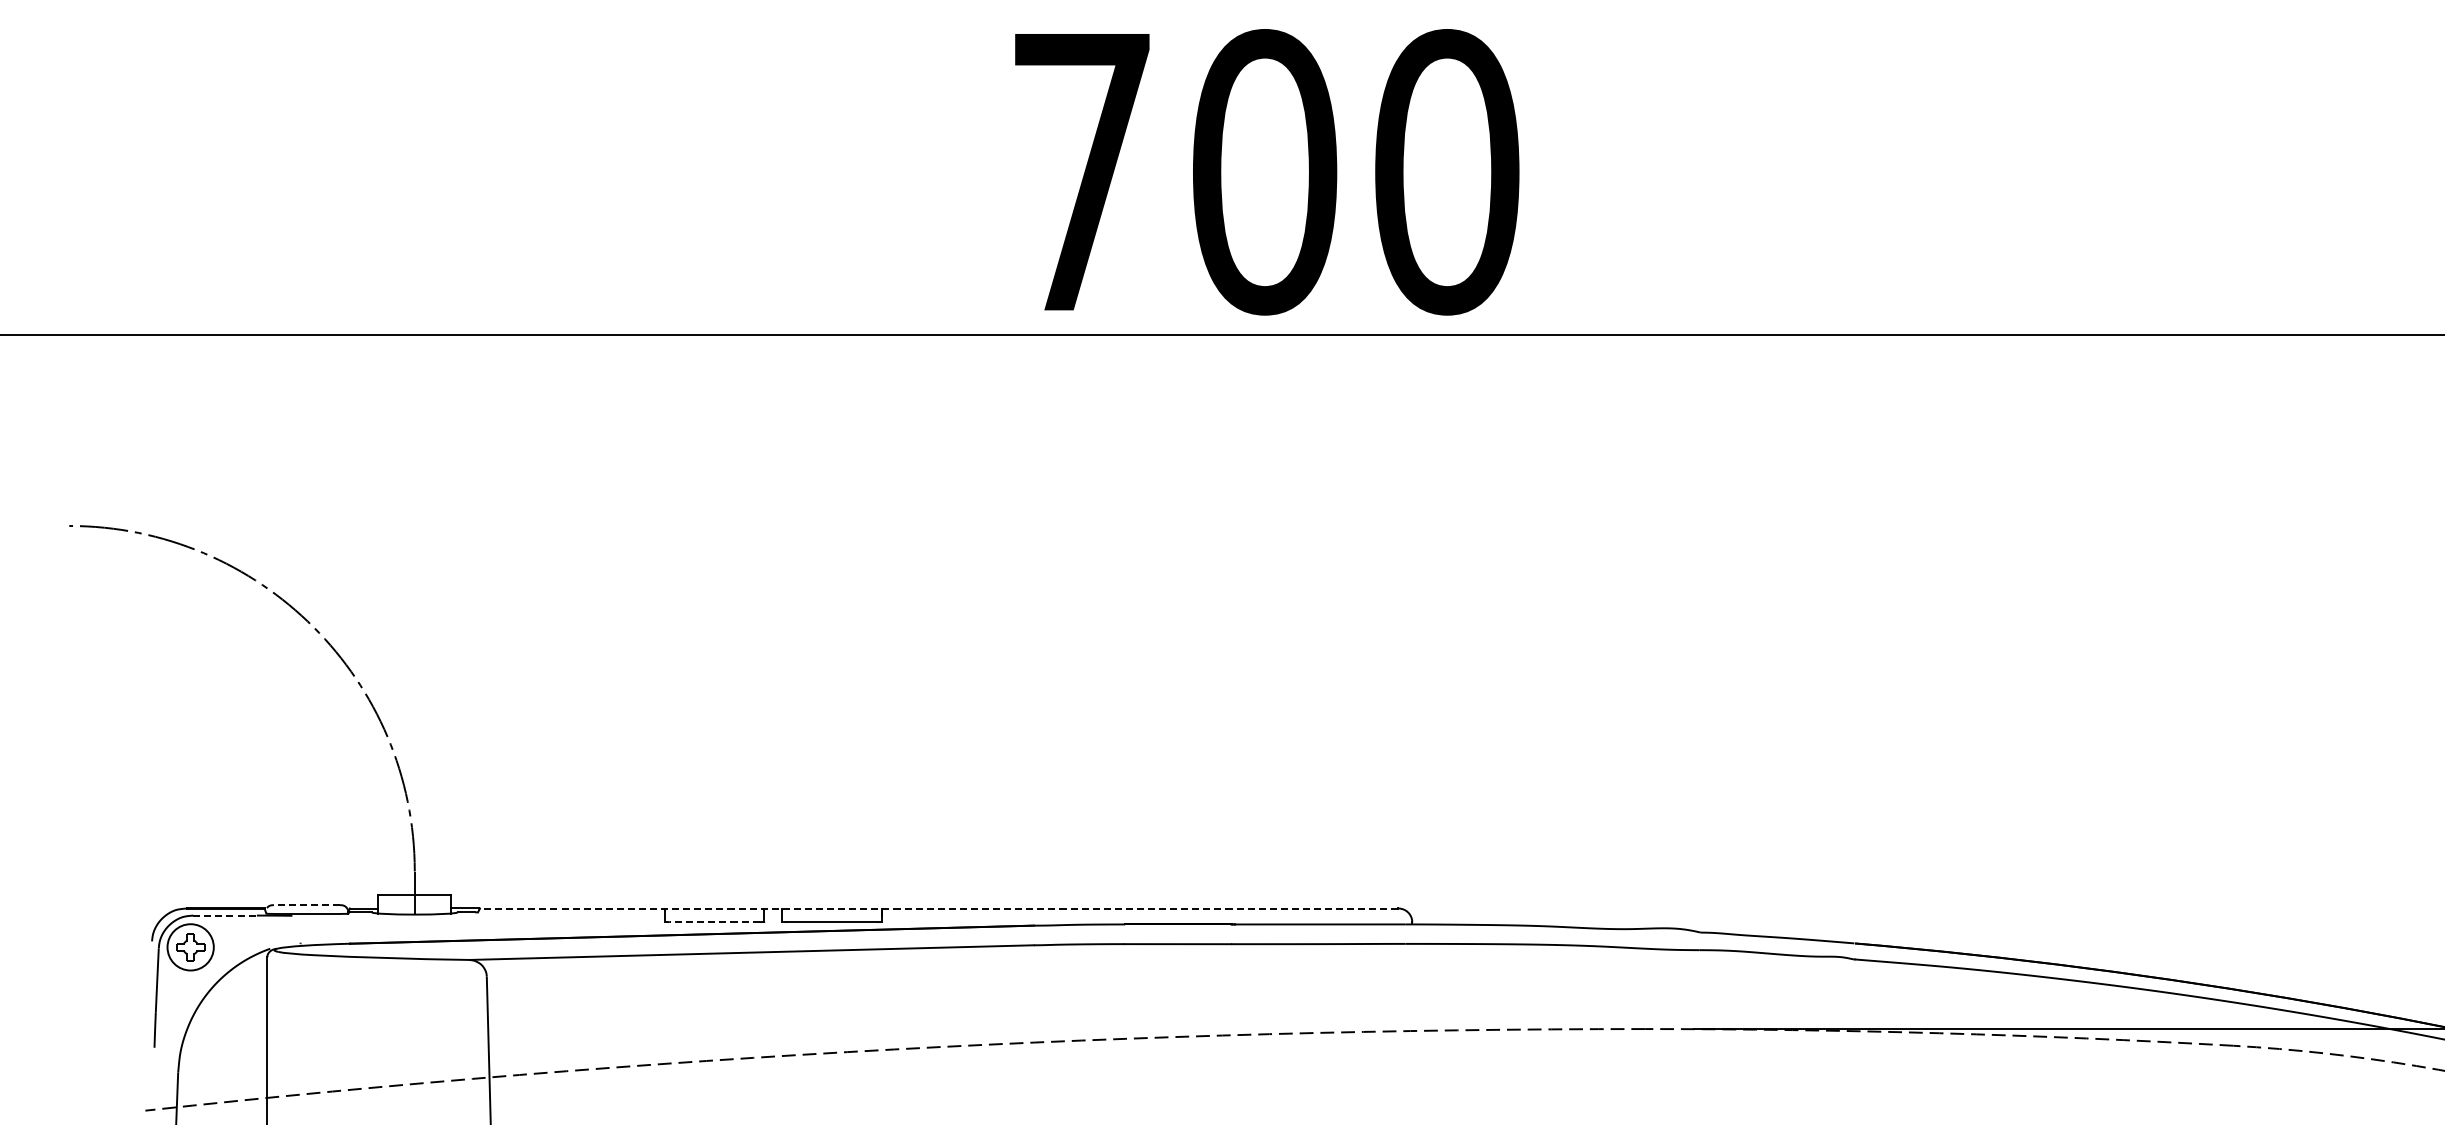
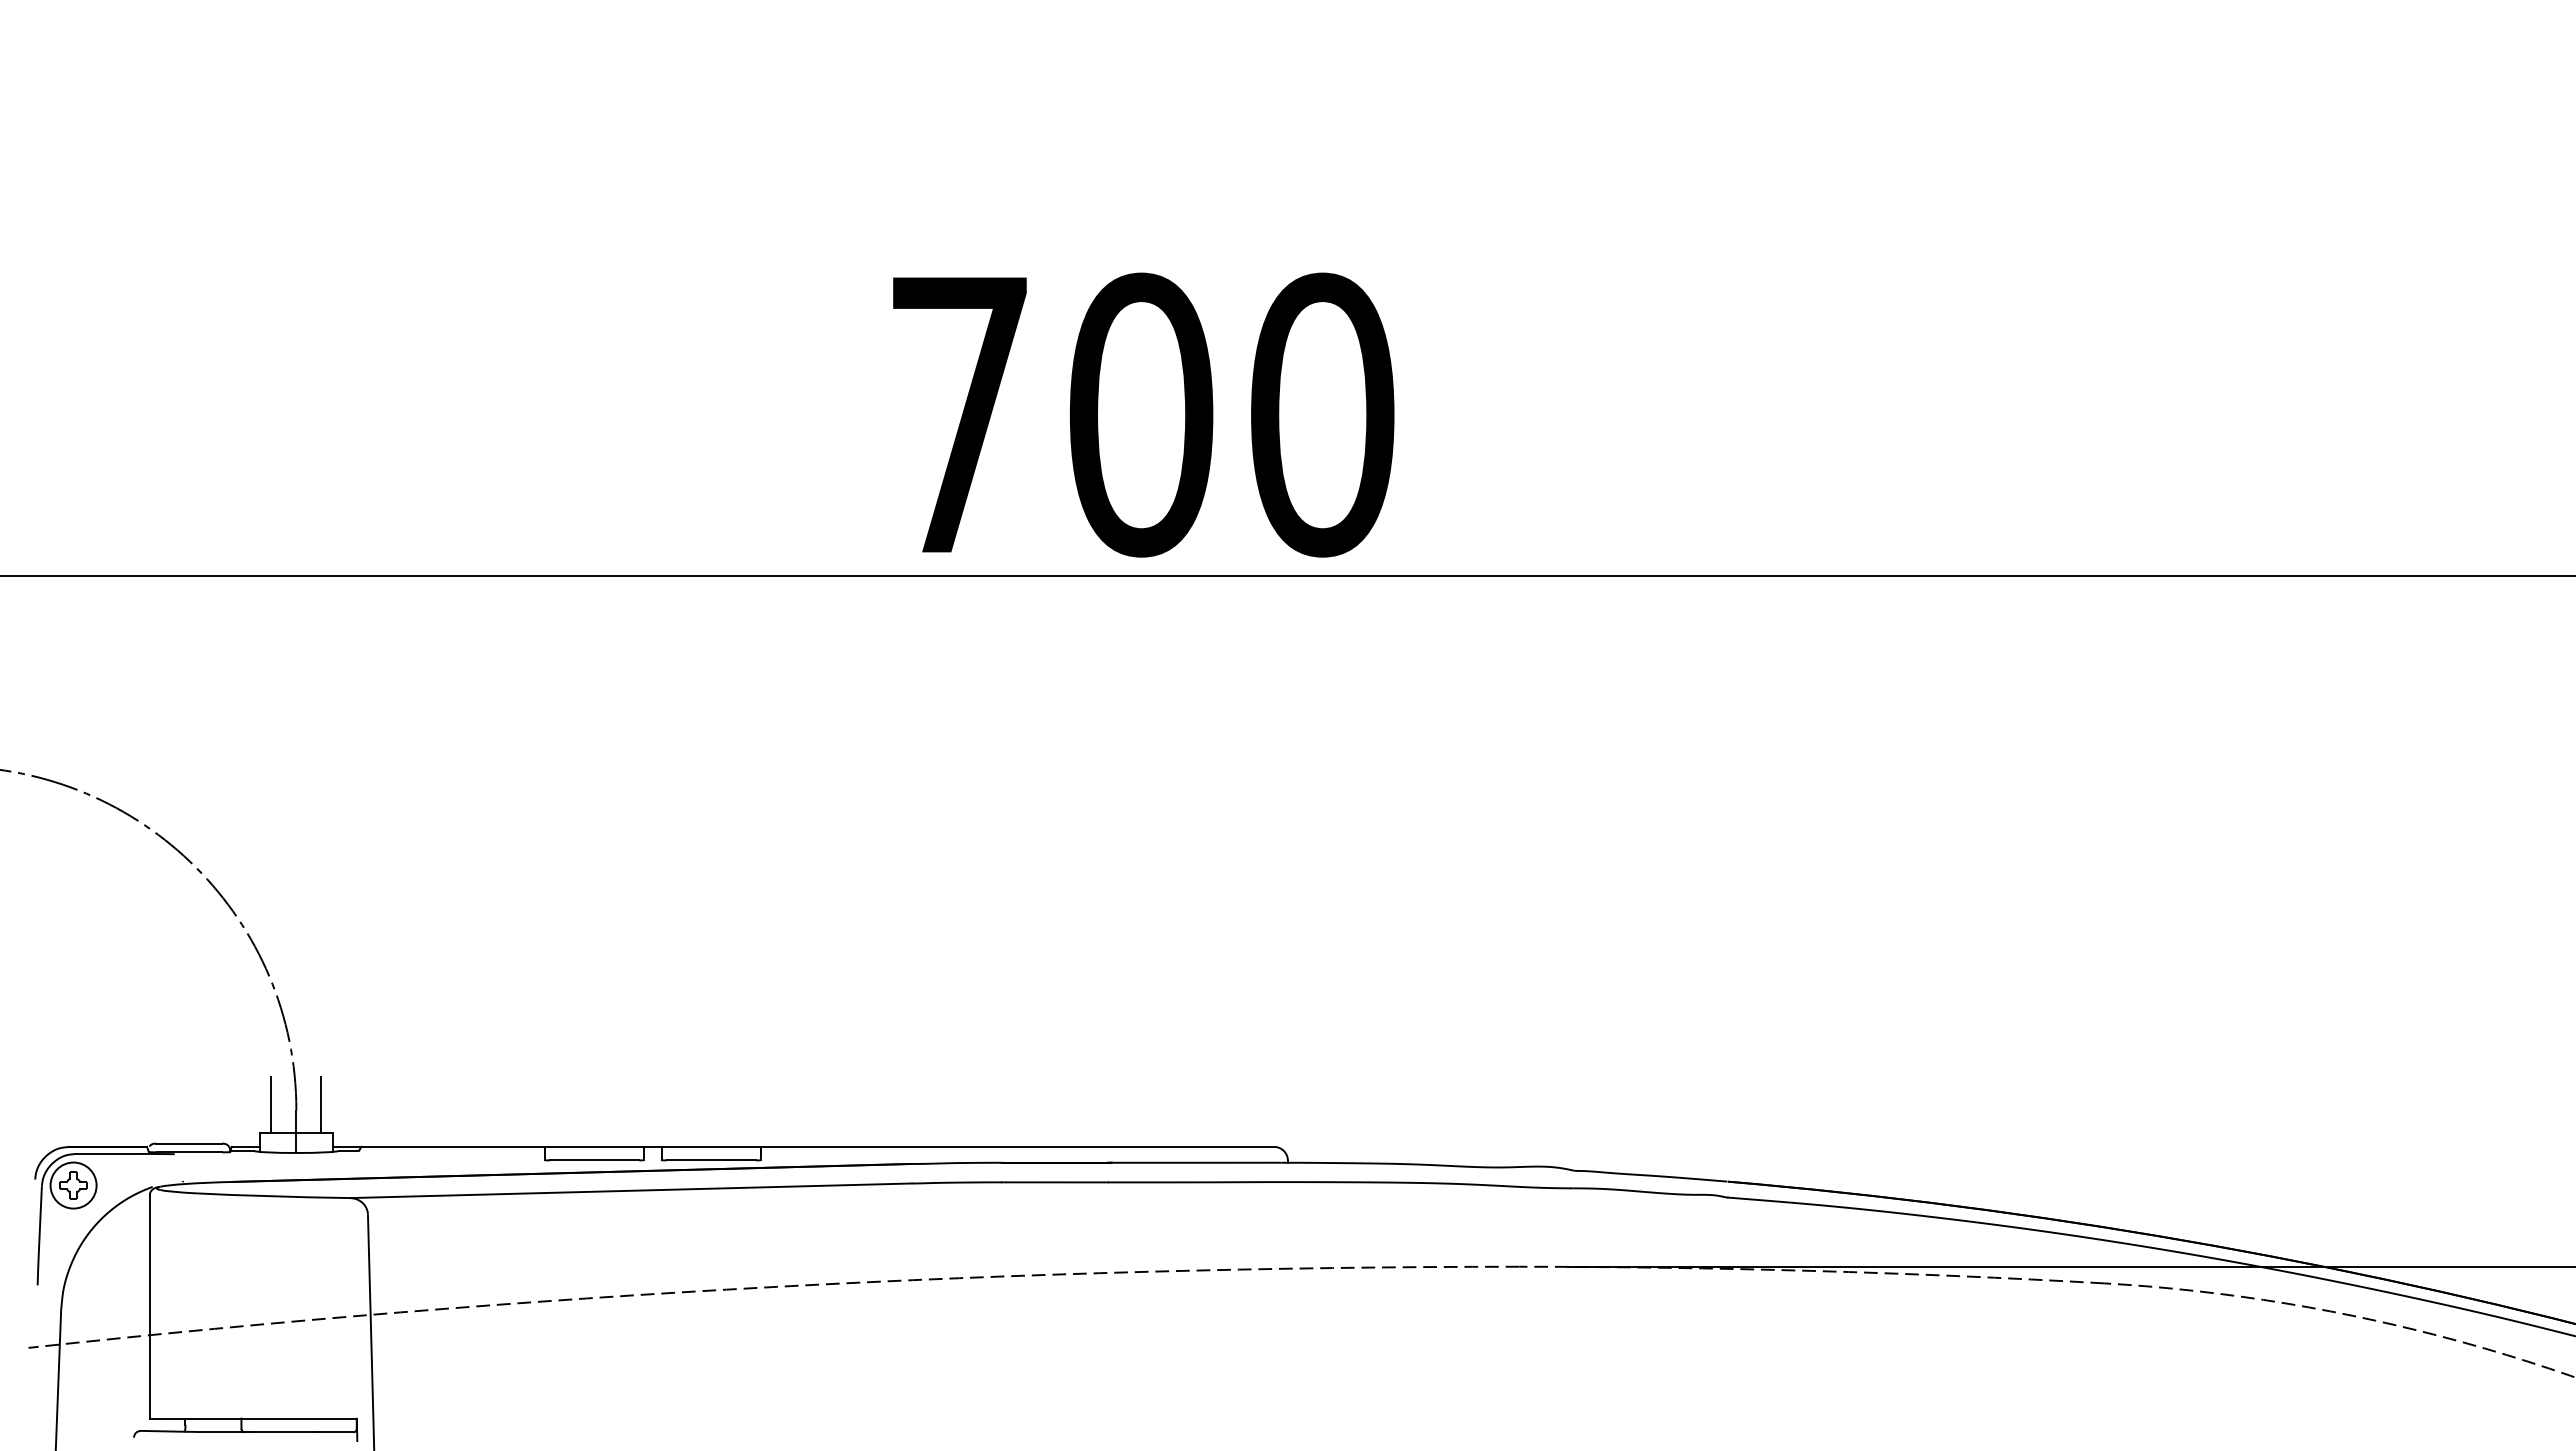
line: (389, 866) -> (271, 1105), added
line: (440, 866) -> (321, 1105), added
line: (307, 905) -> (189, 1143), dashed -> solid
line: (939, 908) -> (817, 1146), dashed -> solid
line: (224, 915) -> (107, 1153), dashed -> solid
line: (714, 922) -> (594, 1160), dashed -> solid

